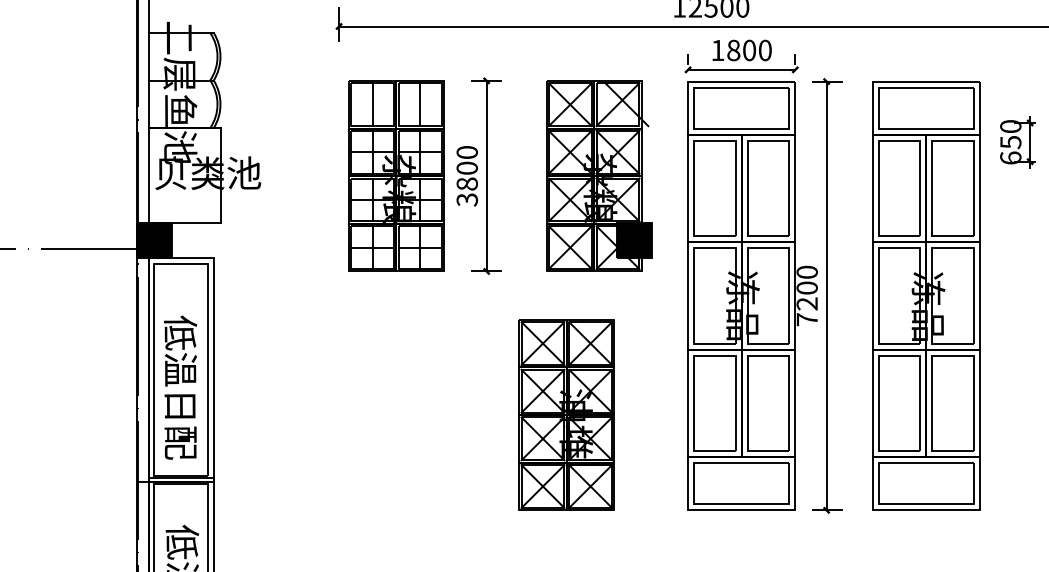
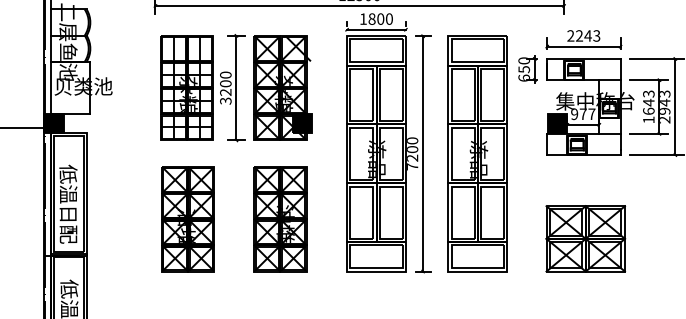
part: (597, 175) -> (282, 87), moved
text: (466, 182) -> (225, 91), 3800 -> 3200
part: (397, 415) -> (187, 219), added

